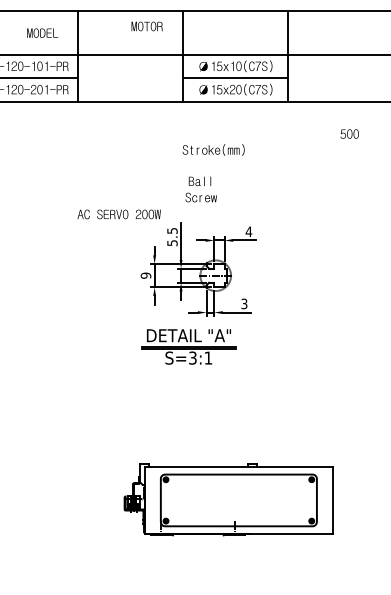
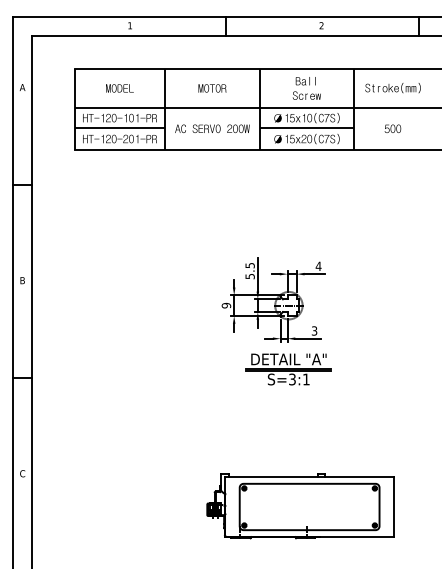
text: (147, 26) -> (212, 88), moved
text: (42, 33) -> (119, 88), moved
text: (349, 133) -> (392, 128), moved
text: (213, 150) -> (392, 88), moved
text: (200, 189) -> (306, 88), moved
text: (119, 214) -> (212, 128), moved
part: (188, 346) -> (288, 369), moved

